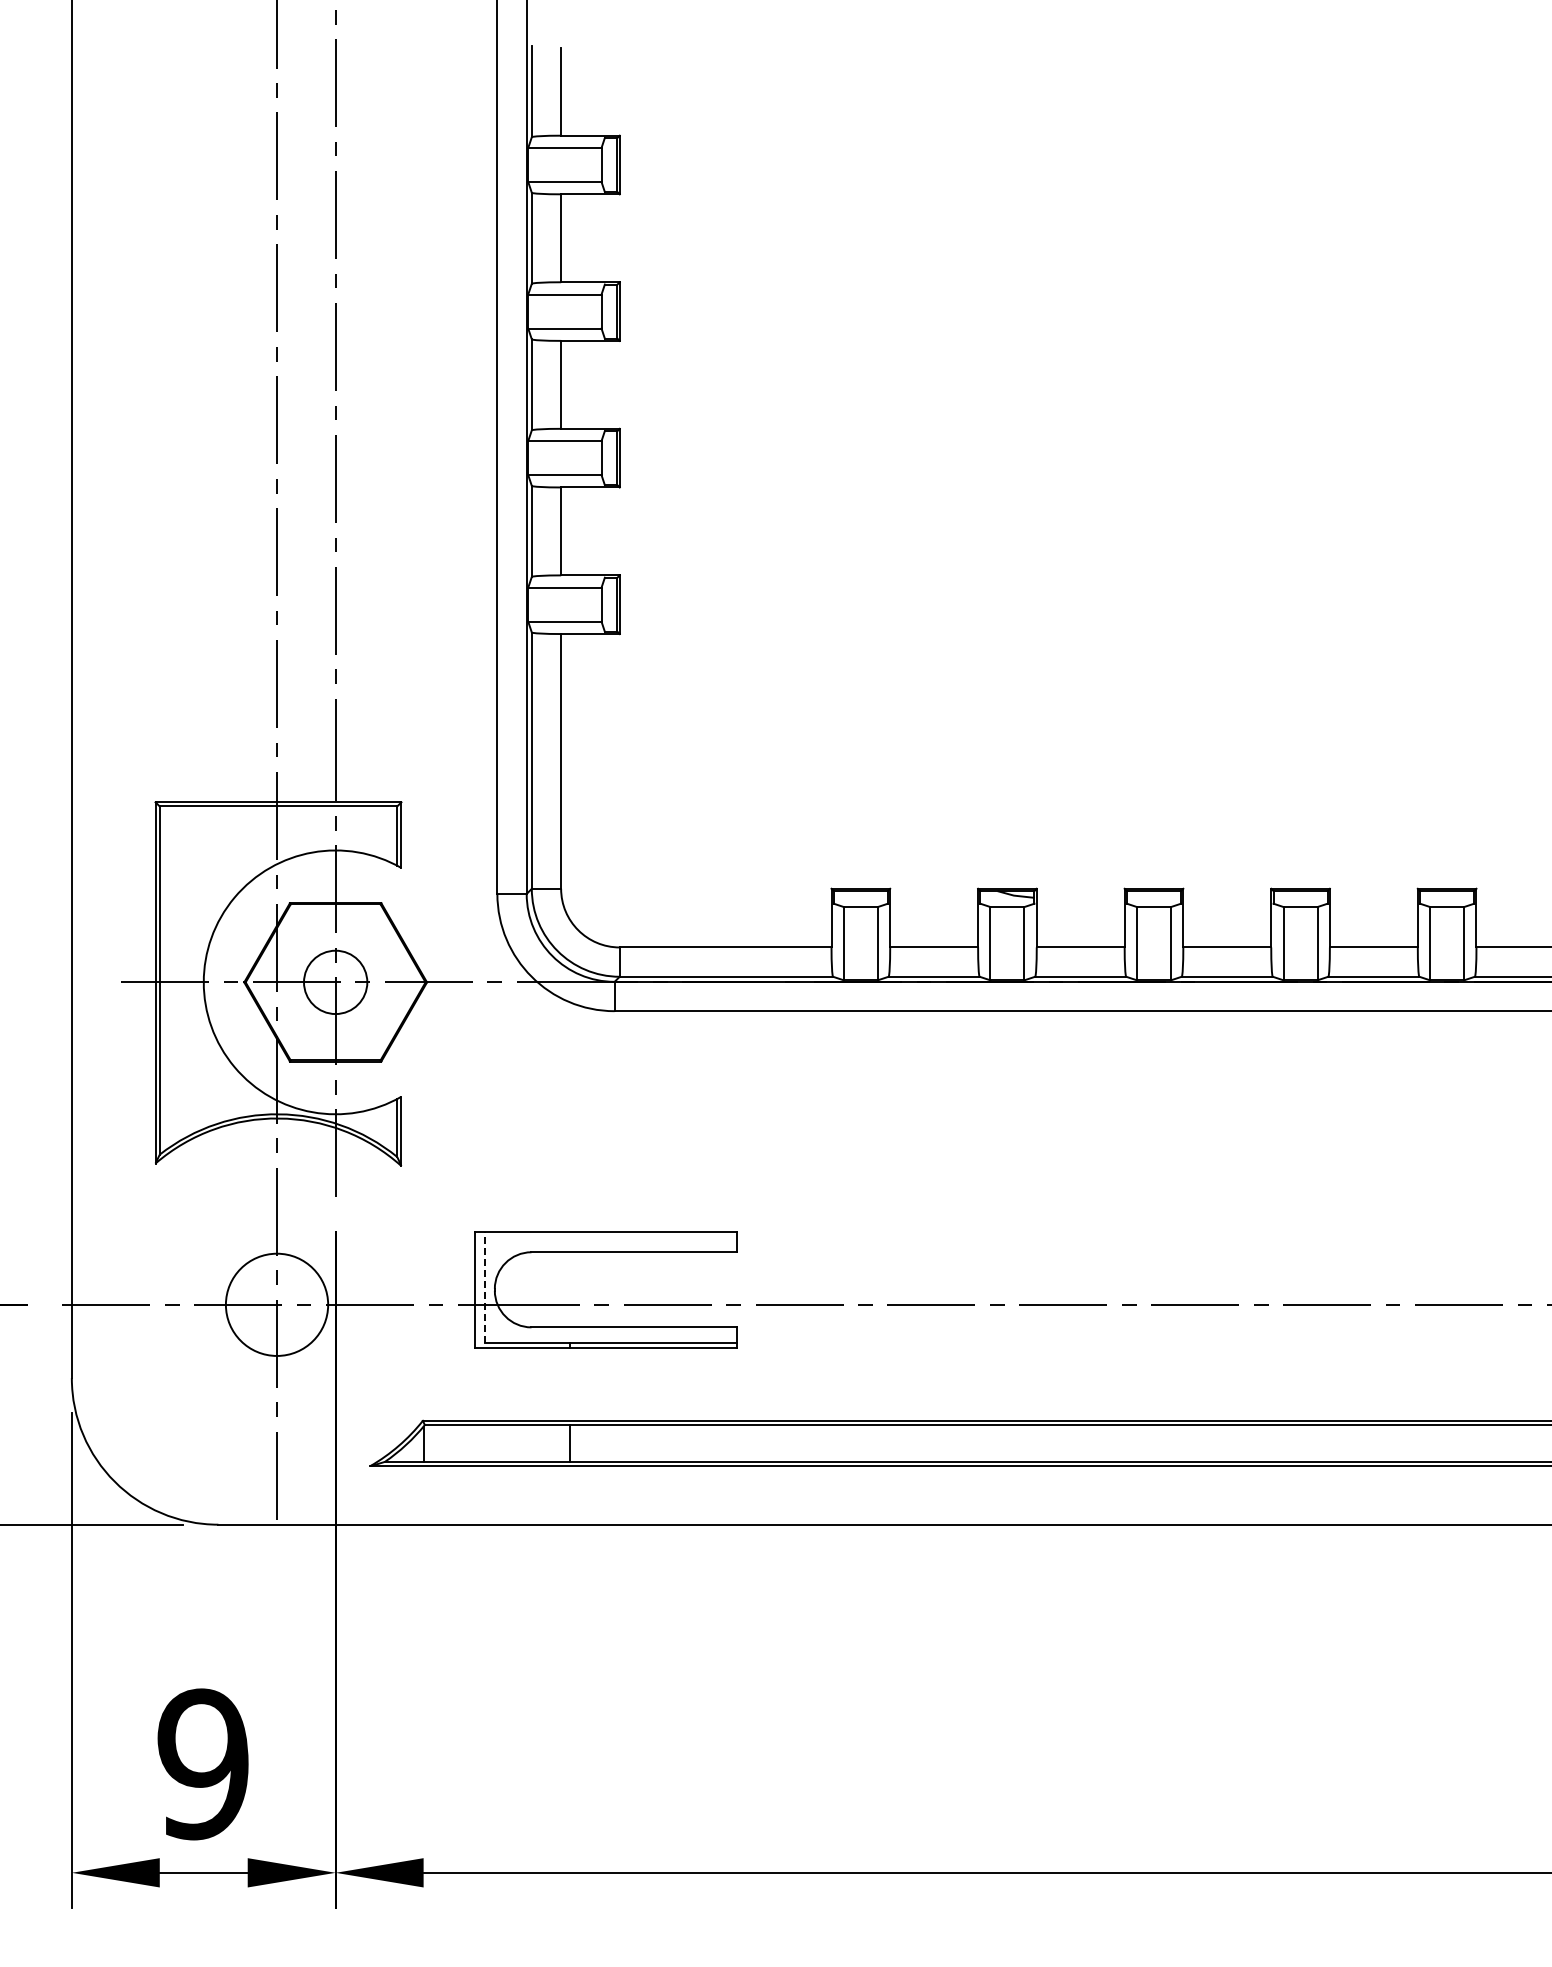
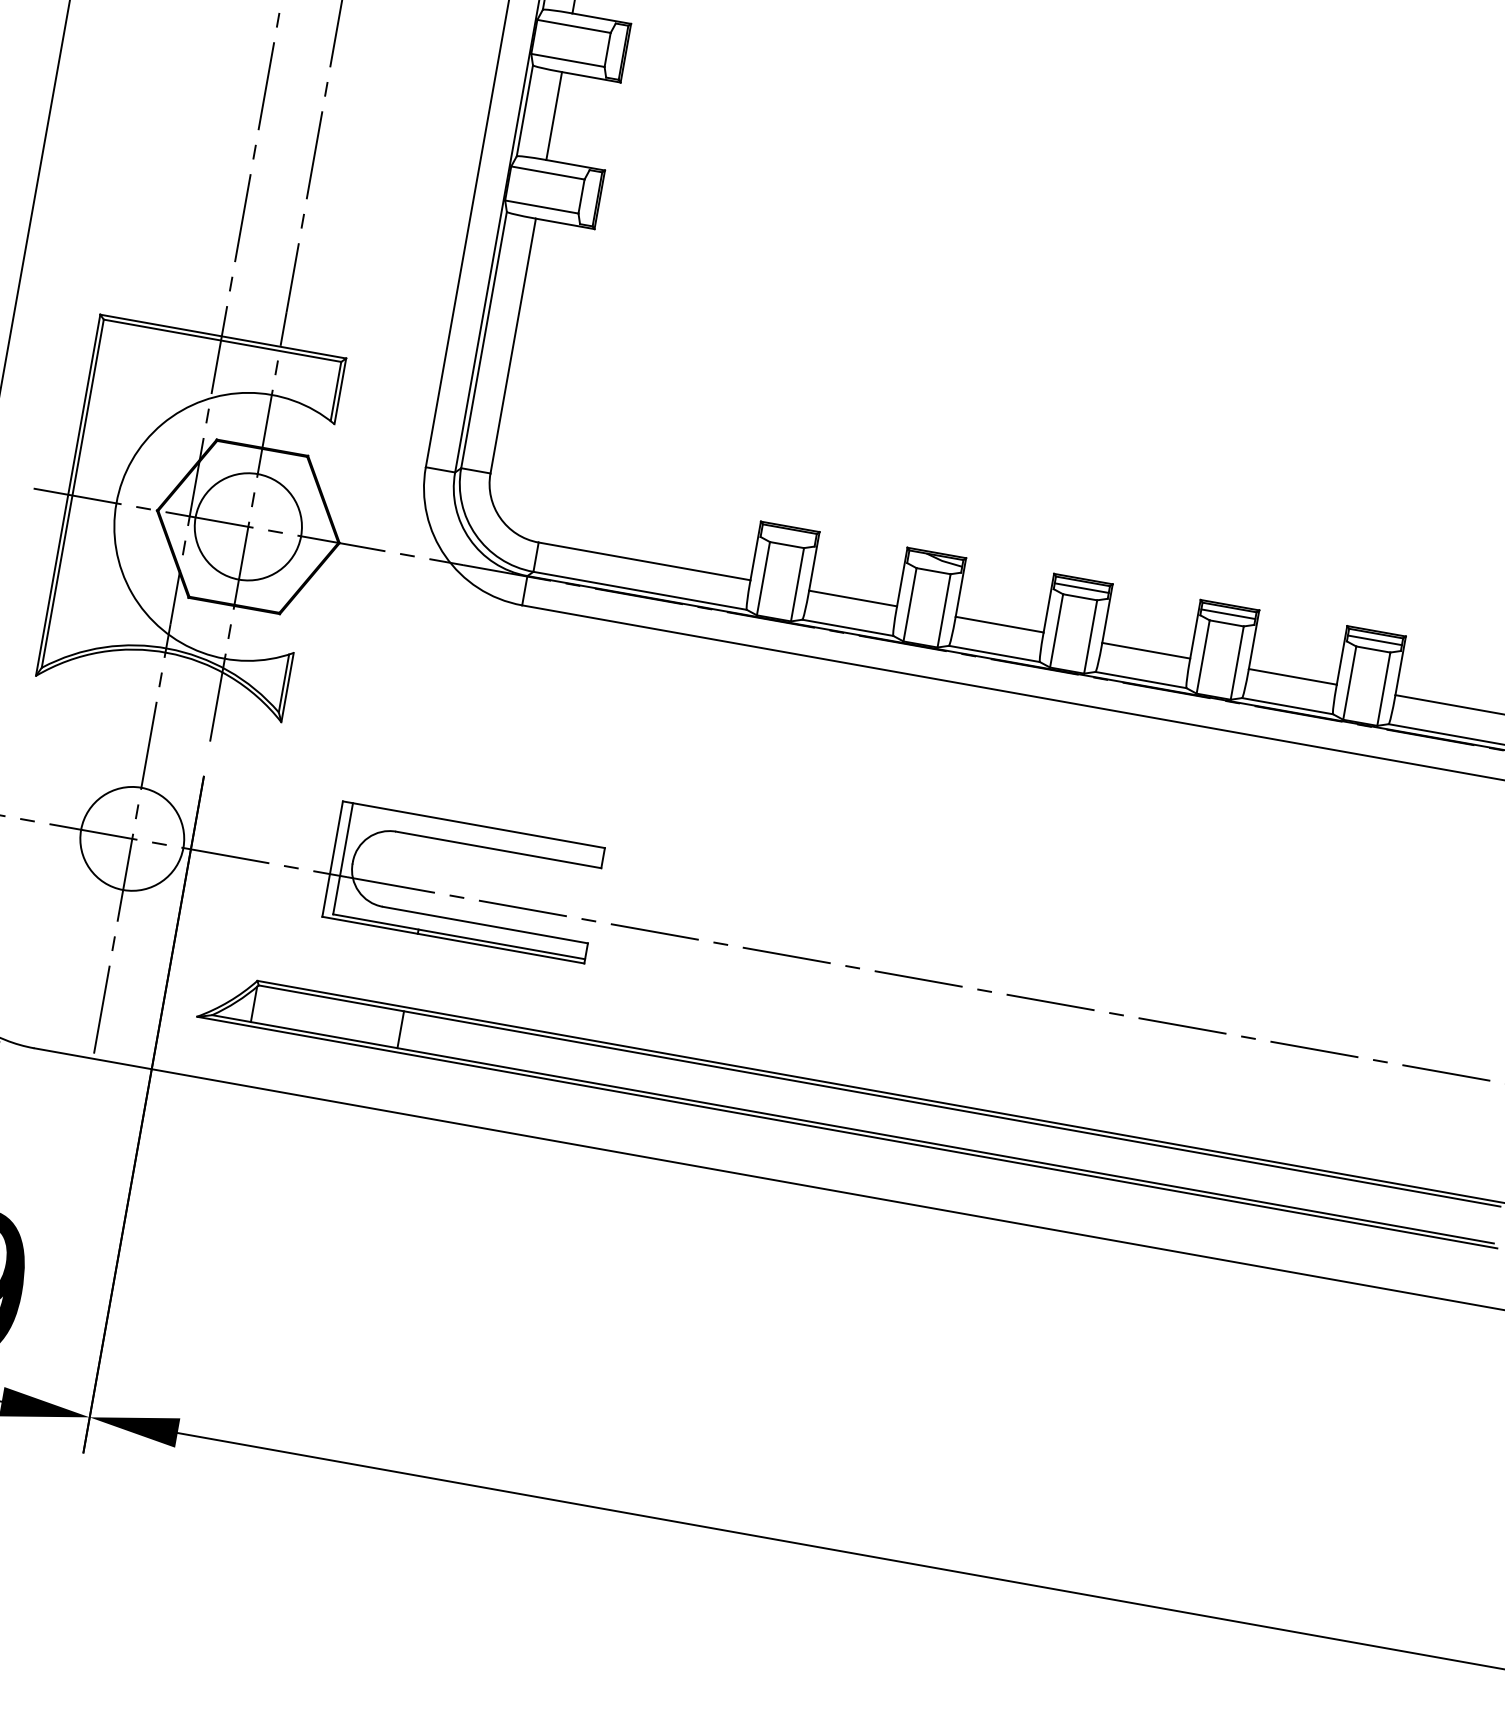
line: (1154, 897) -> (1082, 587), added
line: (1300, 897) -> (1228, 613), added
line: (1447, 897) -> (1375, 640), added
circle: (335, 982) -> (248, 526), size x1.67
line: (484, 1287) -> (342, 858), dashed -> solid

